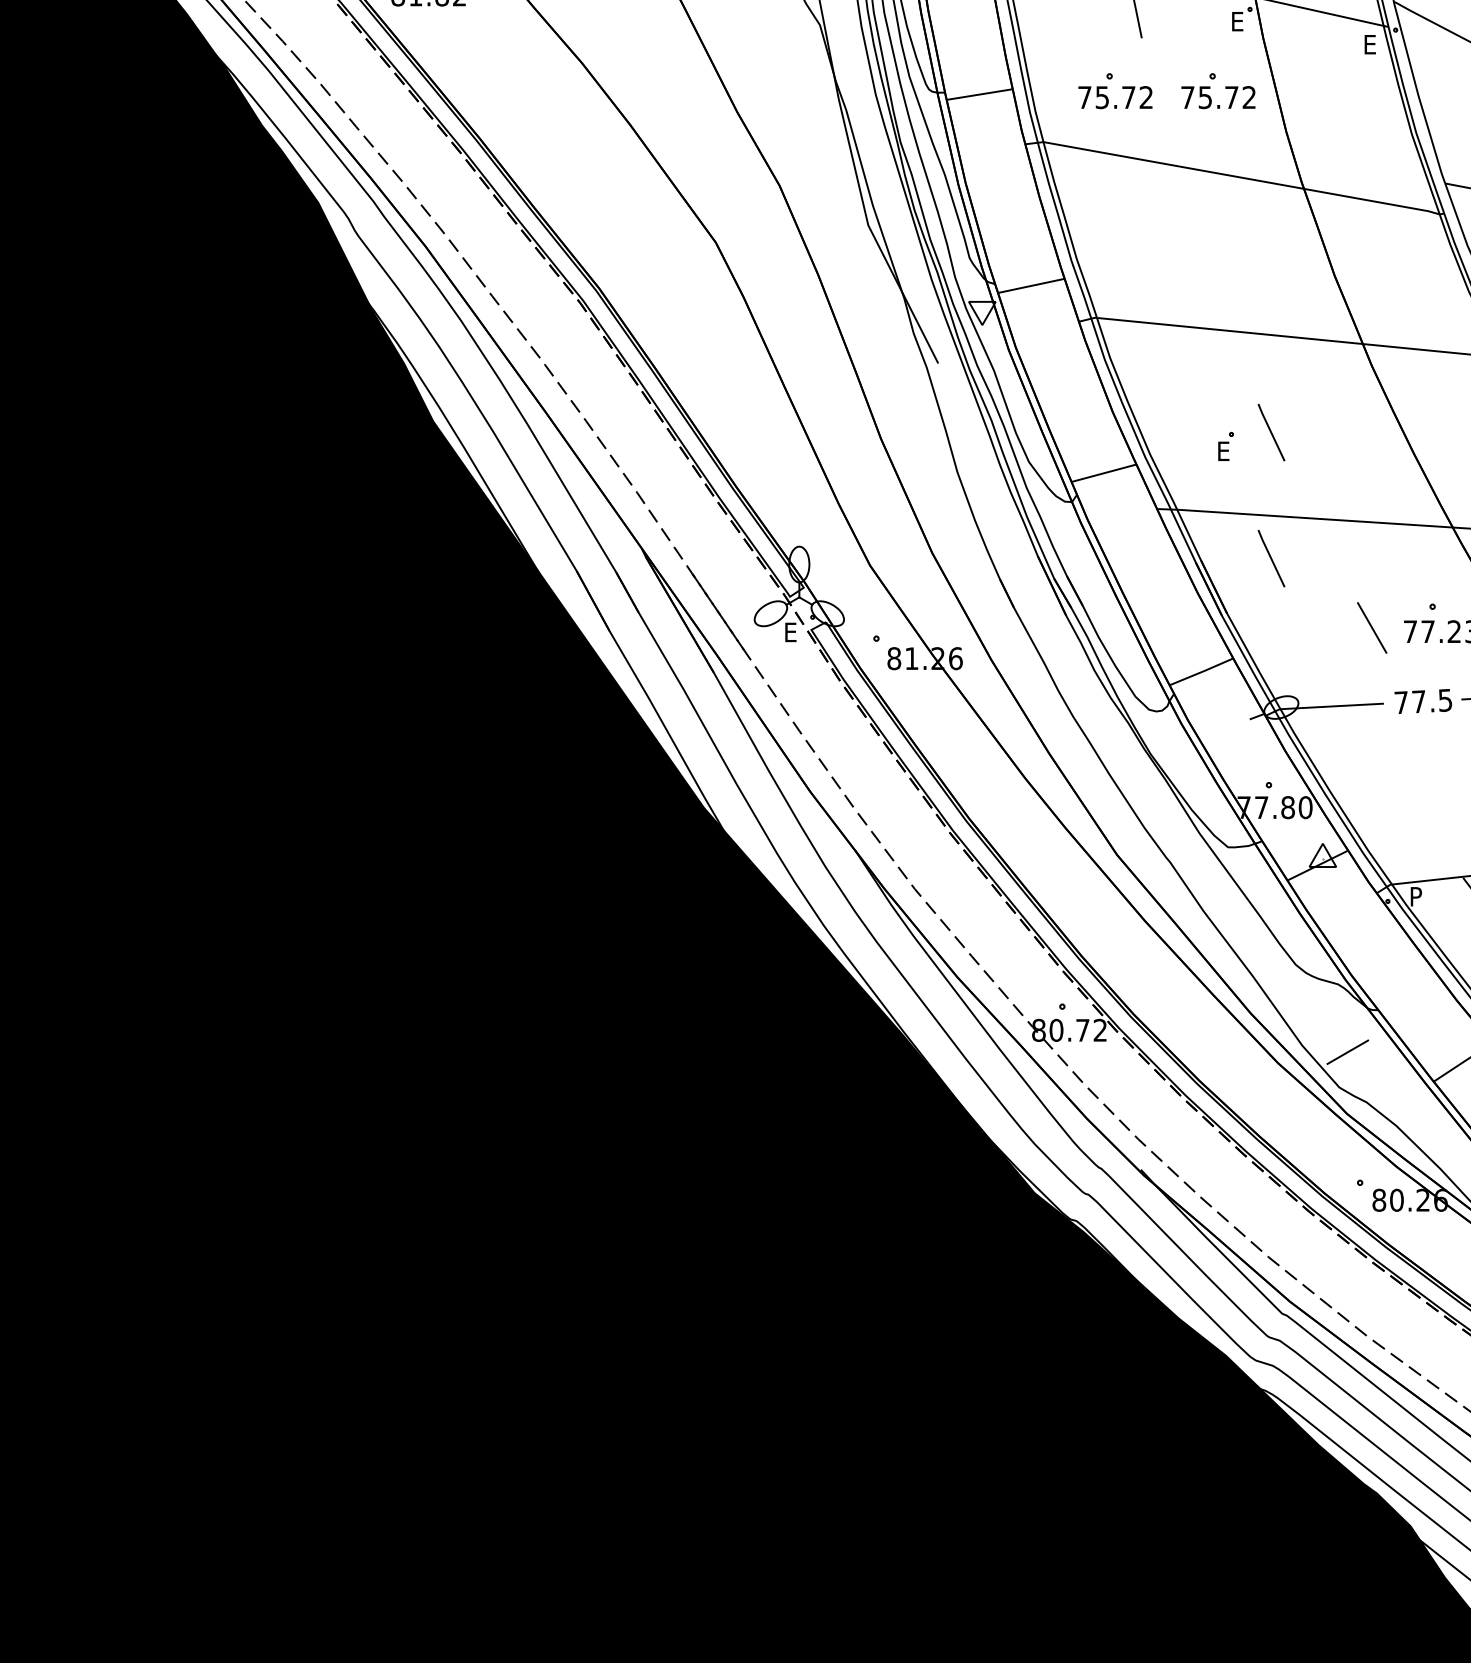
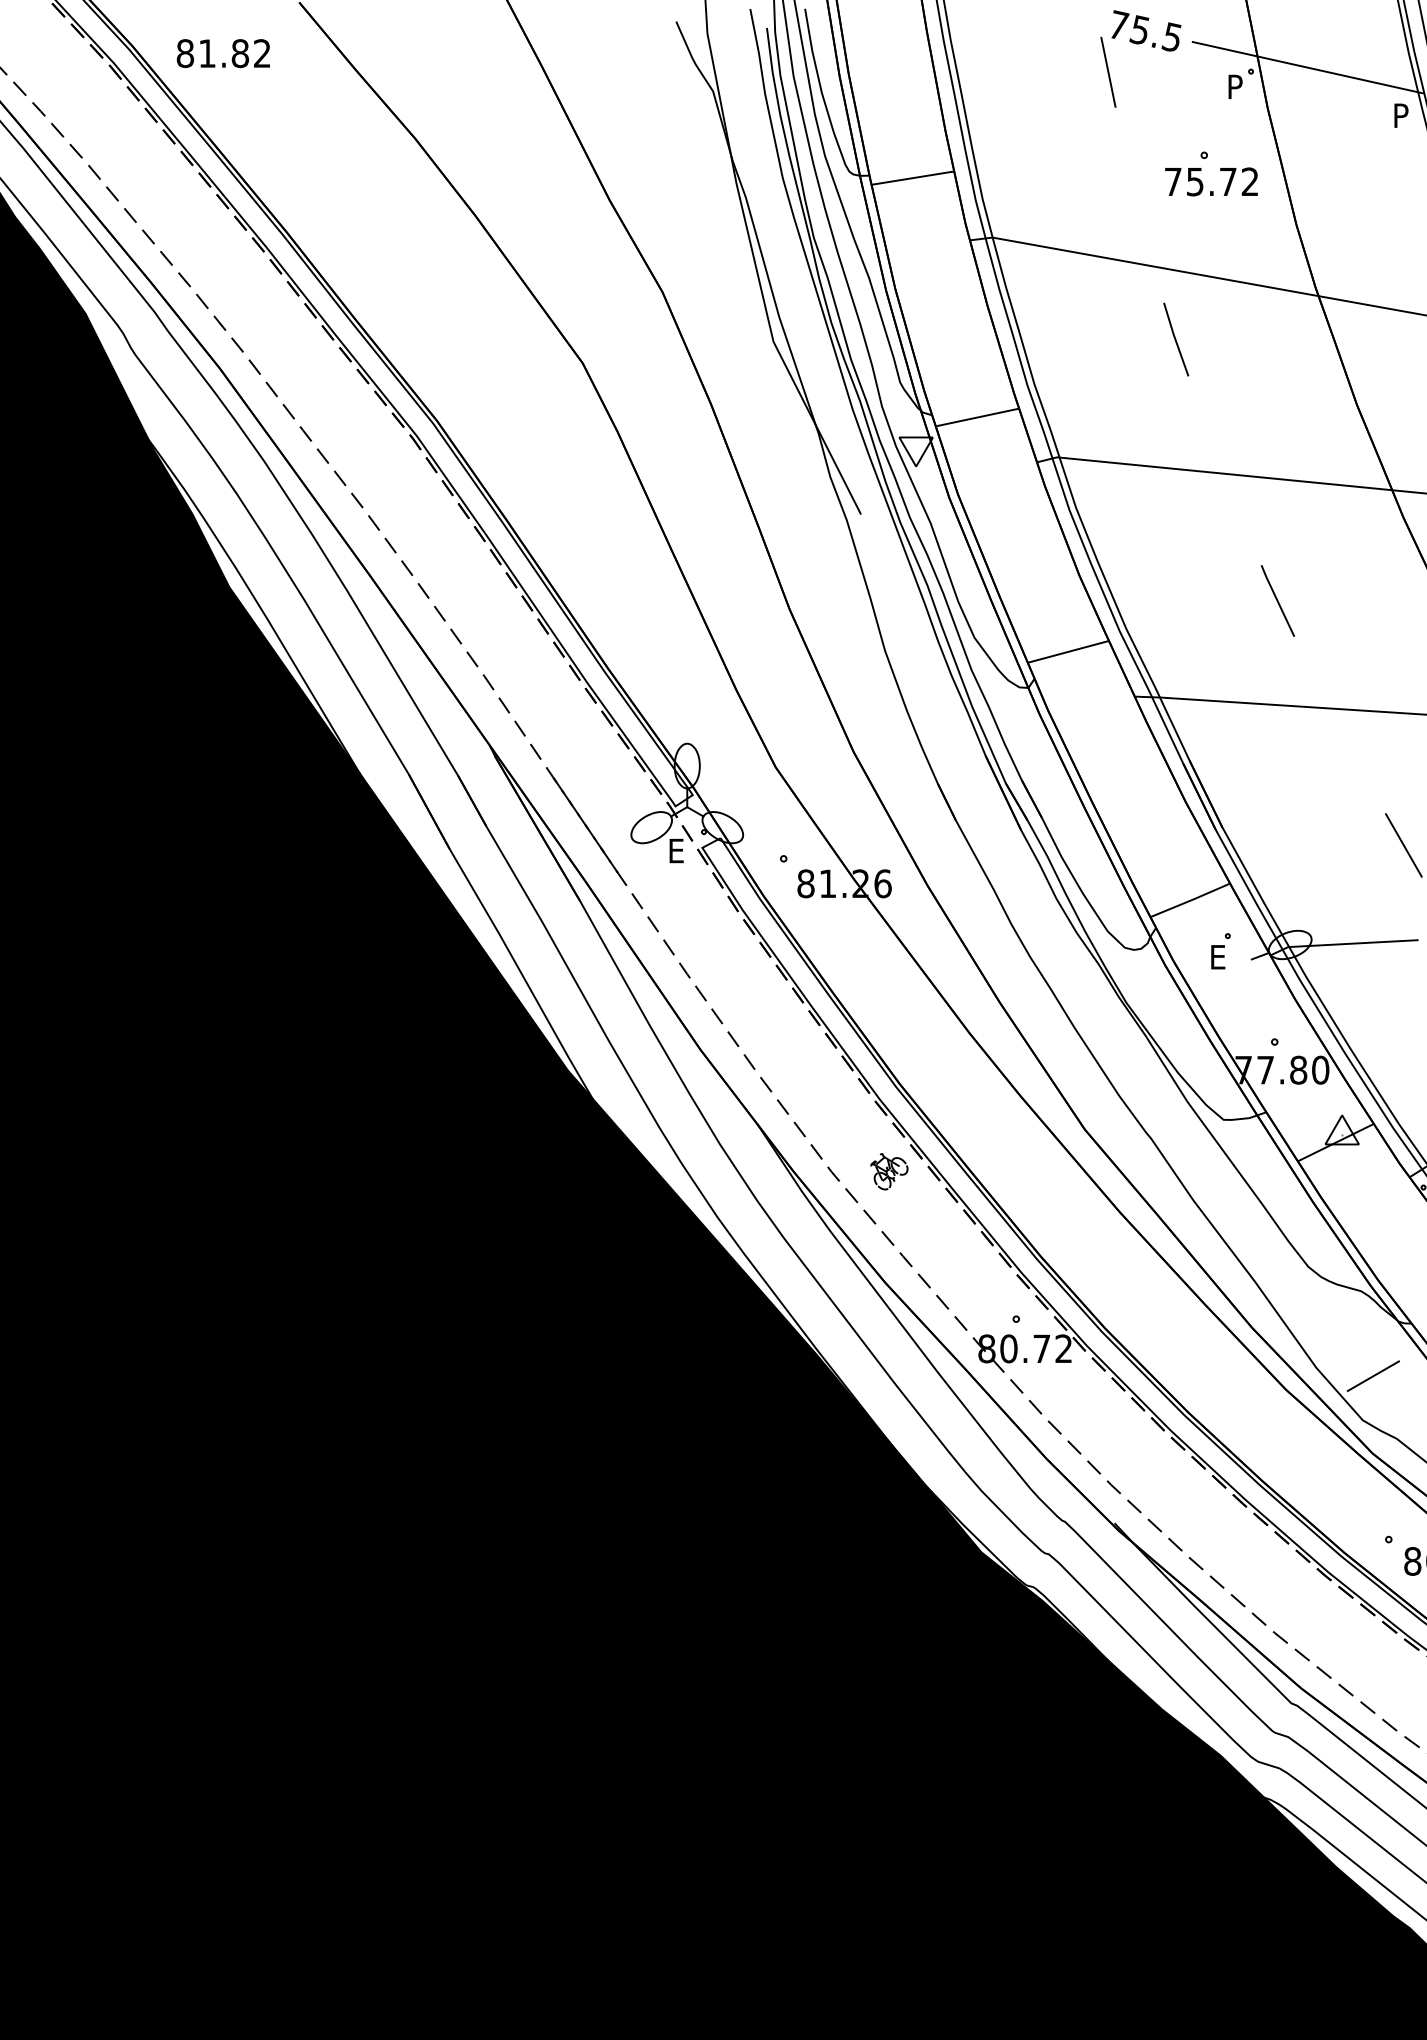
text: (1238, 21) -> (1236, 86), E -> P
text: (1371, 44) -> (1403, 115), E -> P
part: (1122, 88) -> (1091, 170), removed
line: (1189, 223) -> (1175, 339), added
part: (1225, 446) -> (1220, 951), moved
line: (1271, 558) -> (1277, 758), removed
part: (960, 888) -> (888, 1171), added

